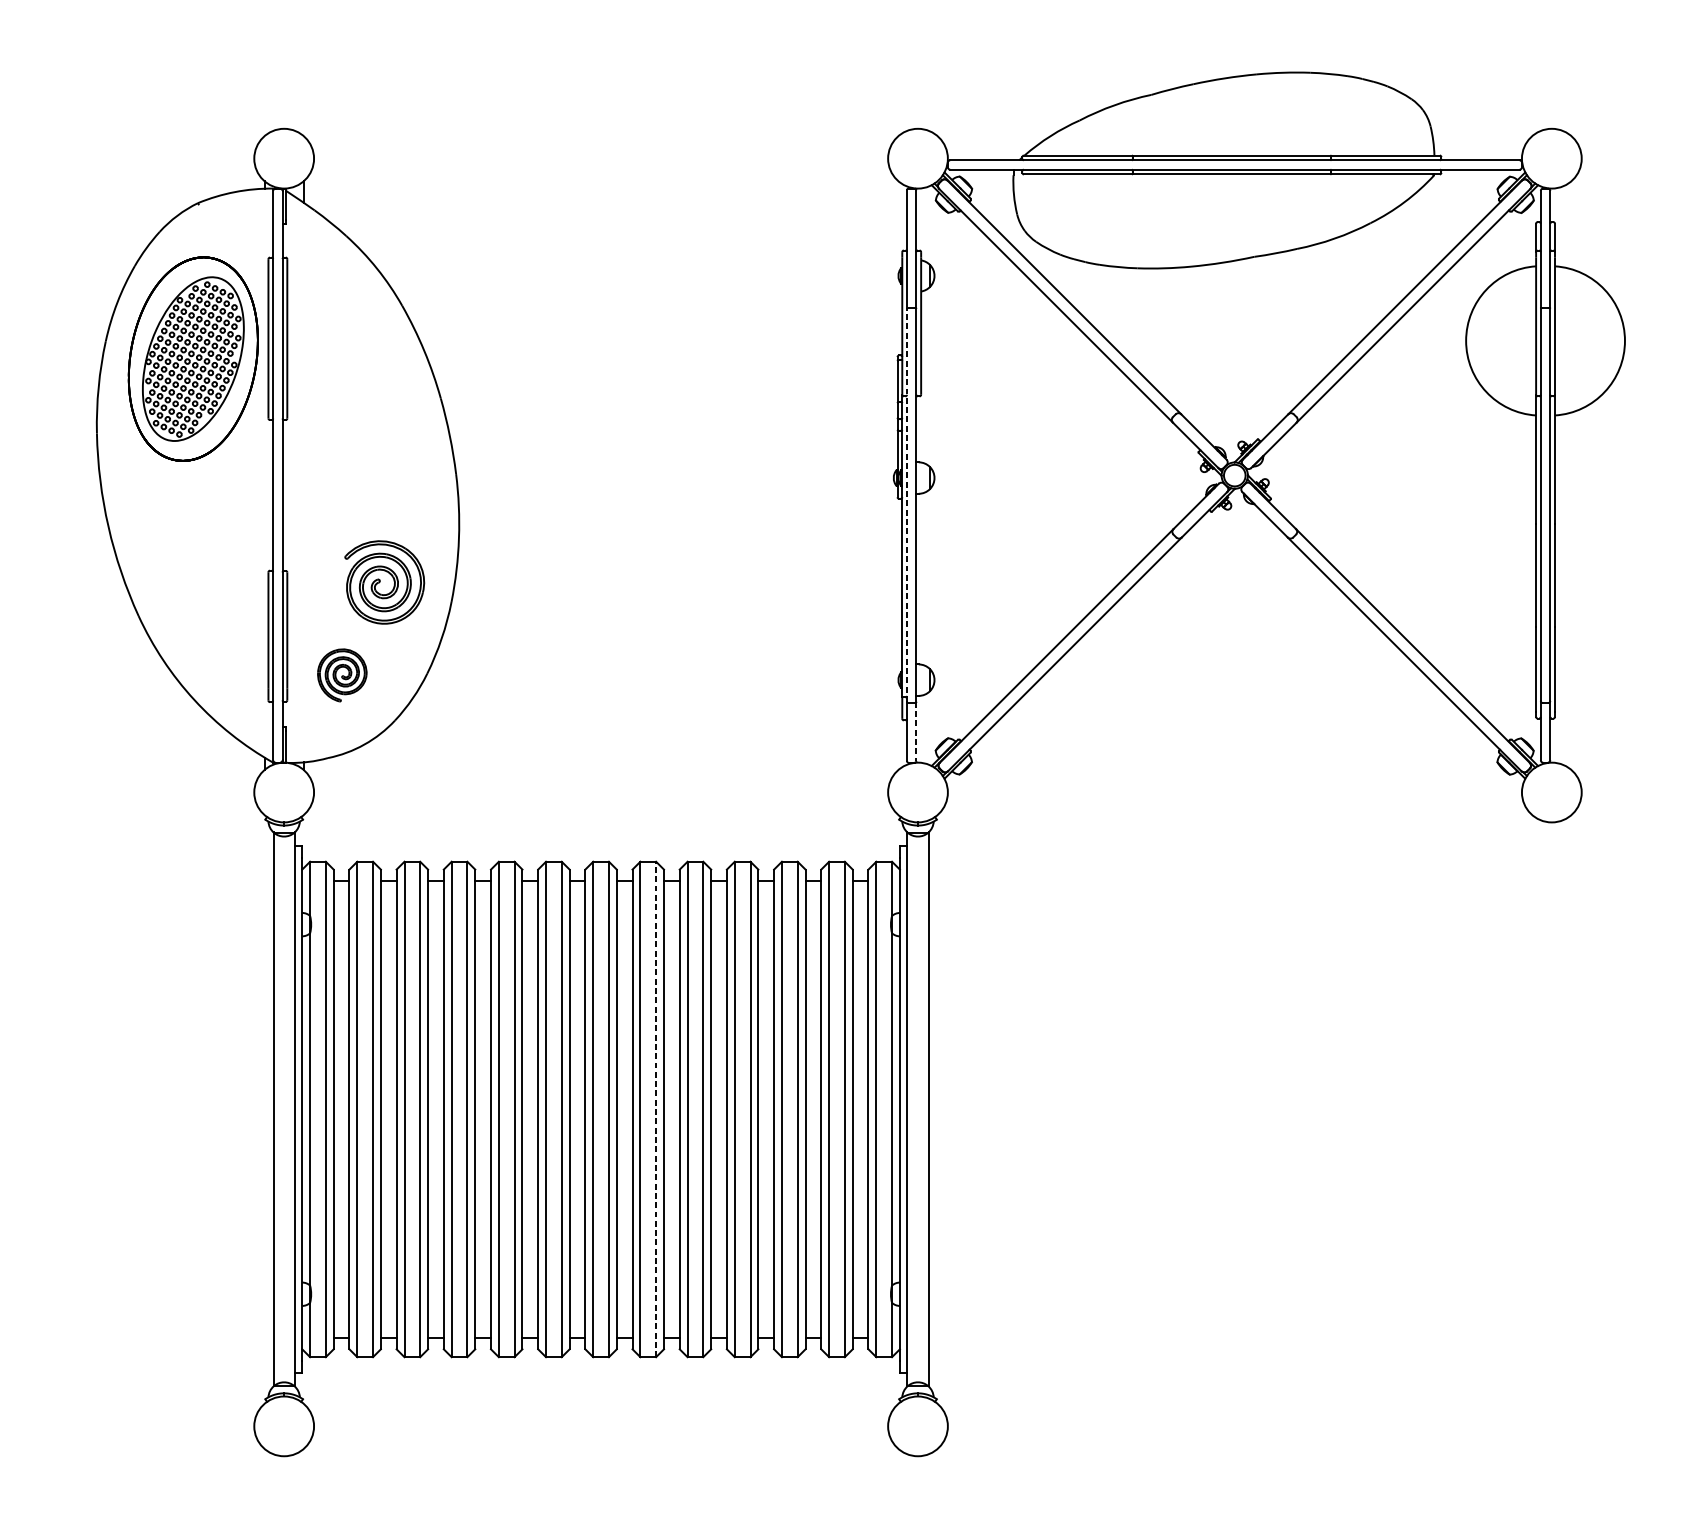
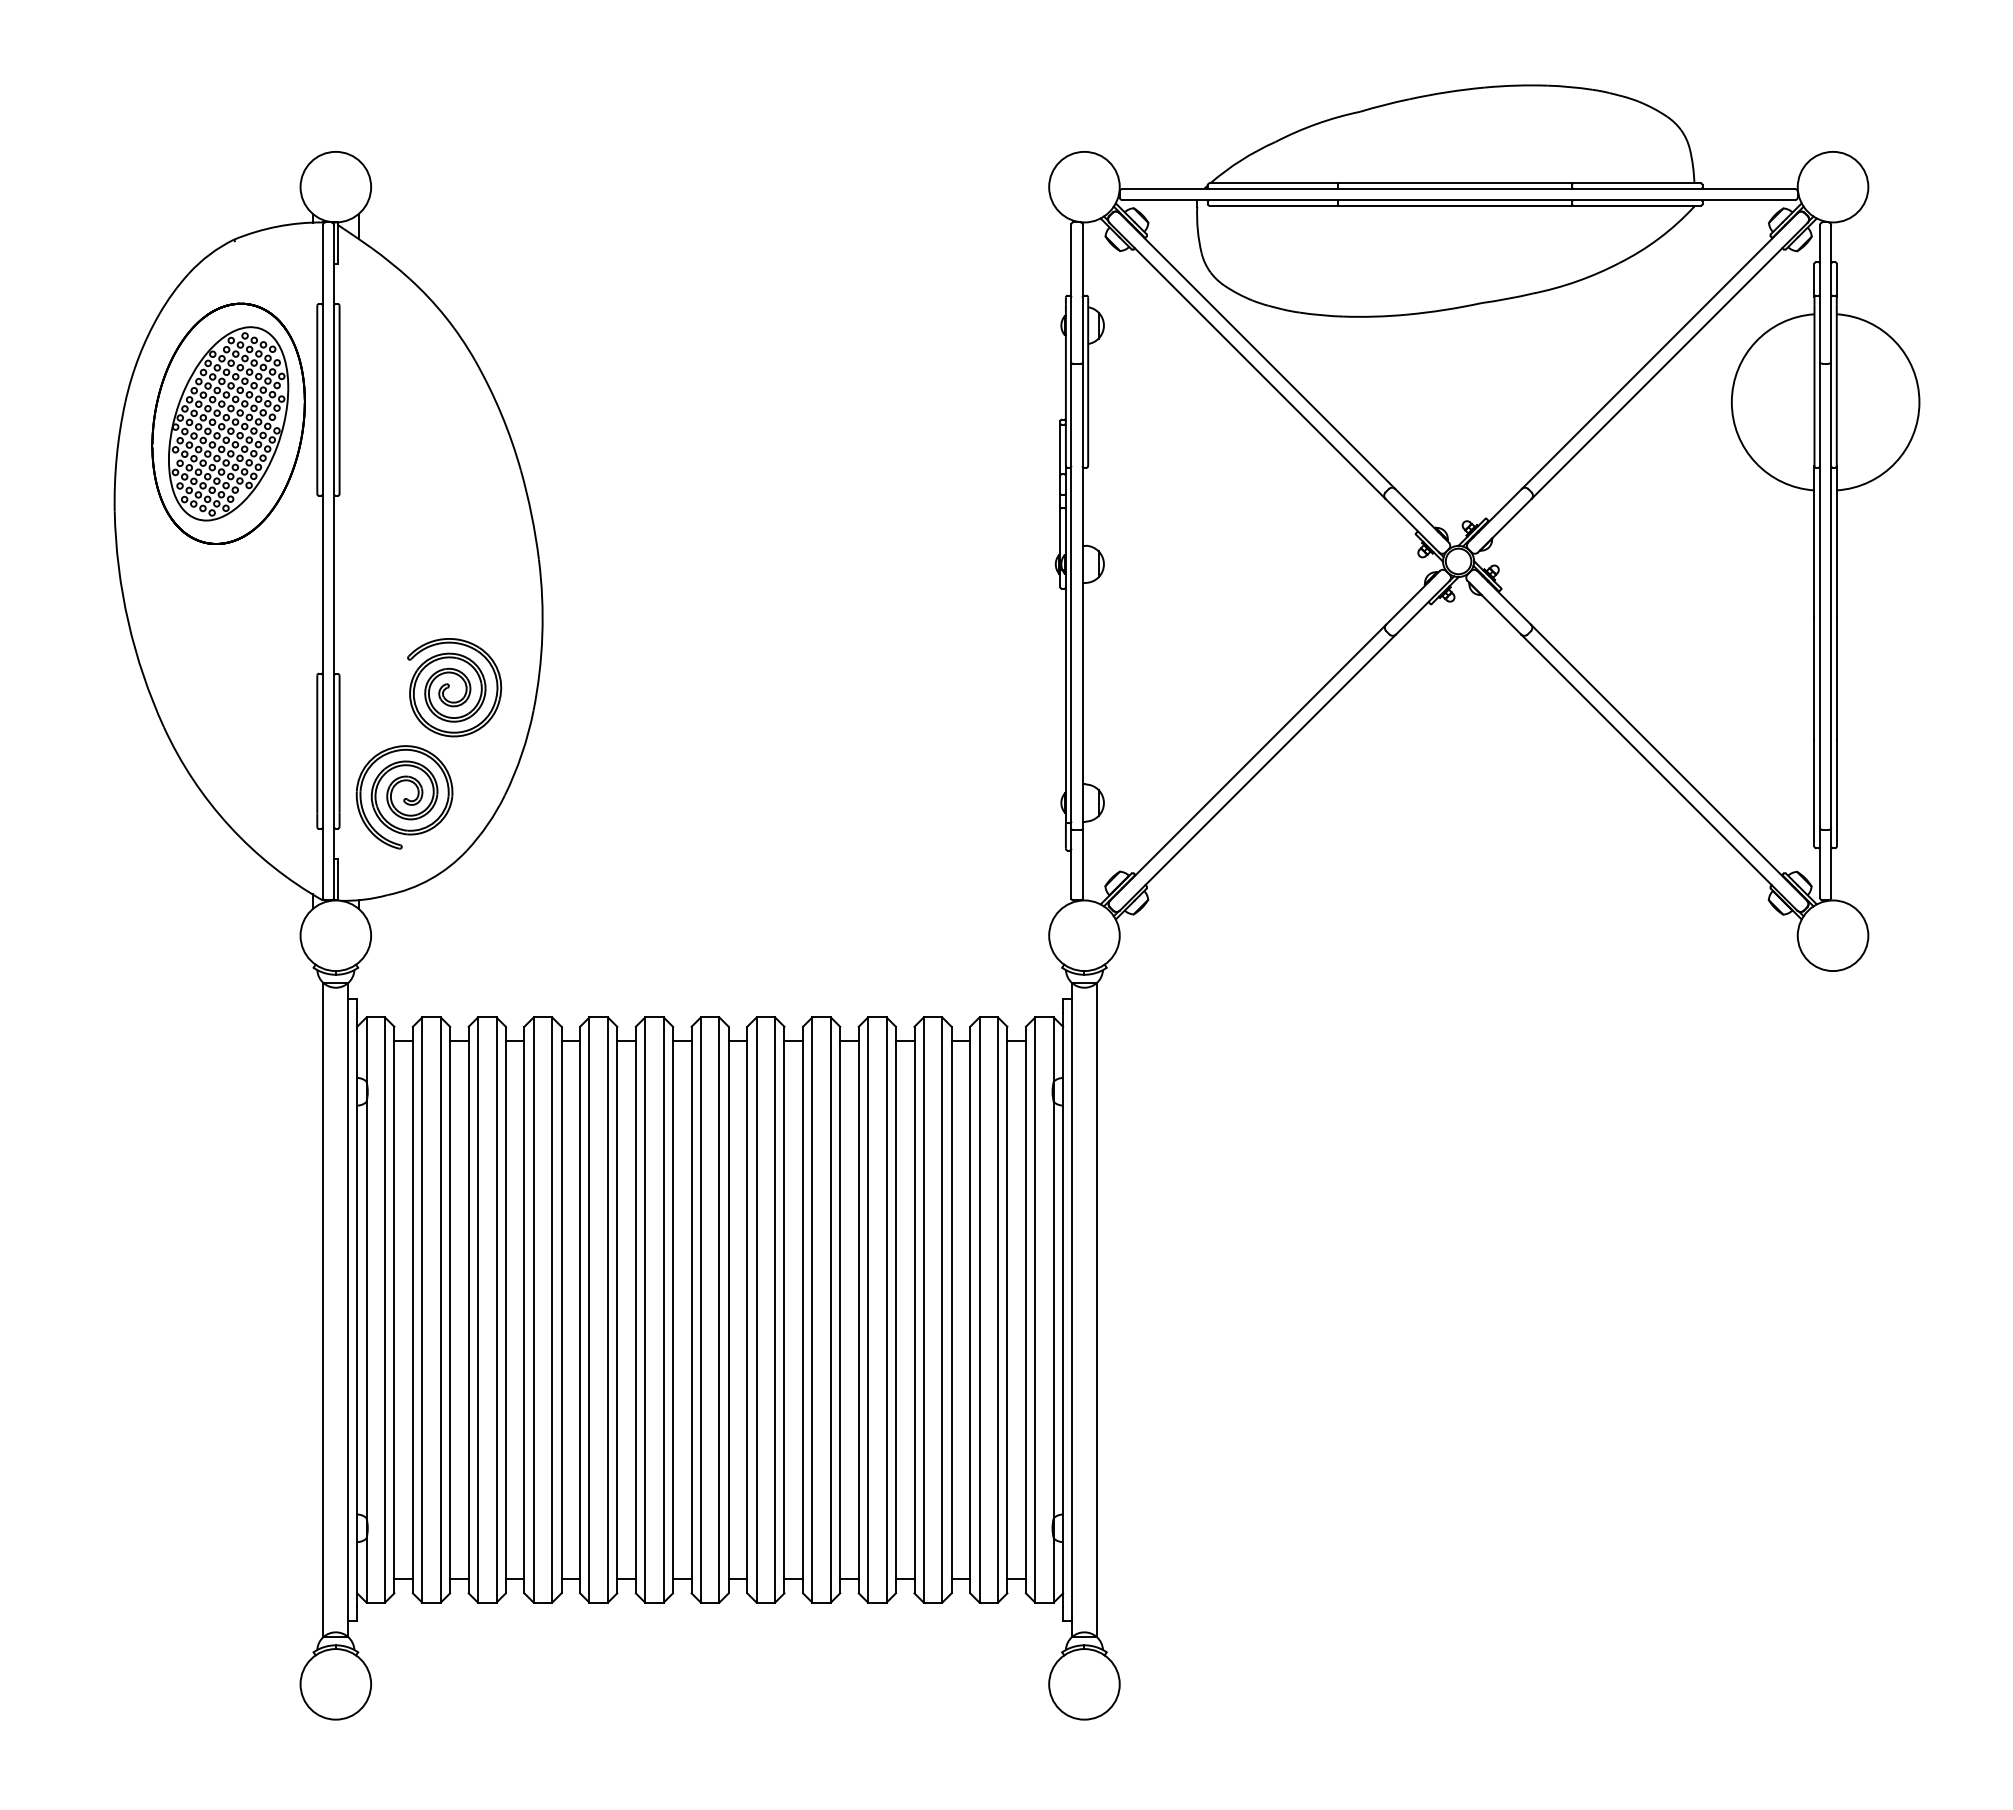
line: (907, 505) -> (1071, 596), dashed -> solid
part: (342, 675) -> (404, 797), size x1.67
line: (916, 731) -> (1082, 863), dashed -> solid
line: (656, 1109) -> (775, 1310), dashed -> solid

